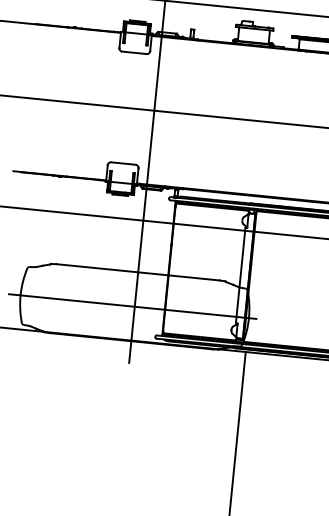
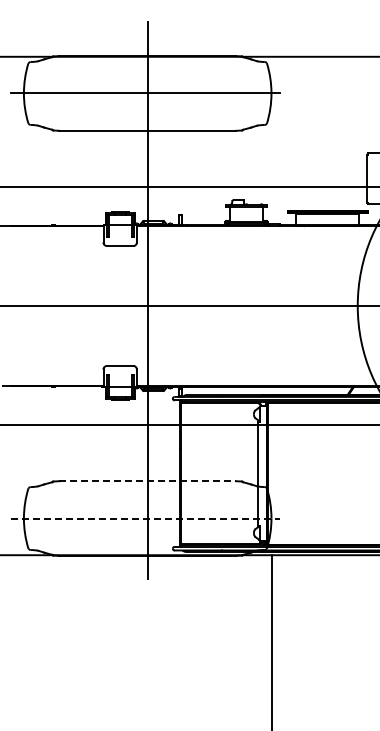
line: (138, 272) -> (148, 481), solid -> dashed
line: (132, 306) -> (145, 518), solid -> dashed

